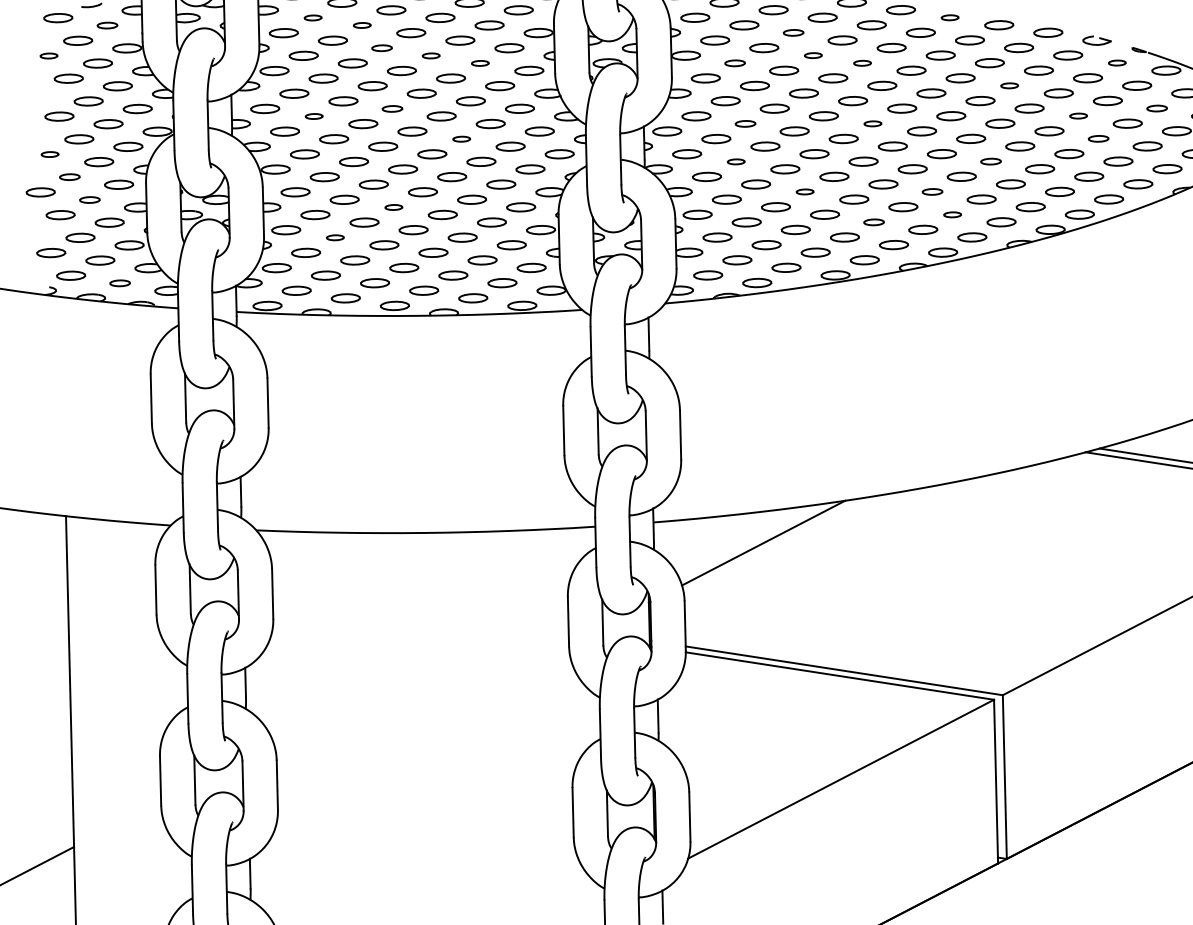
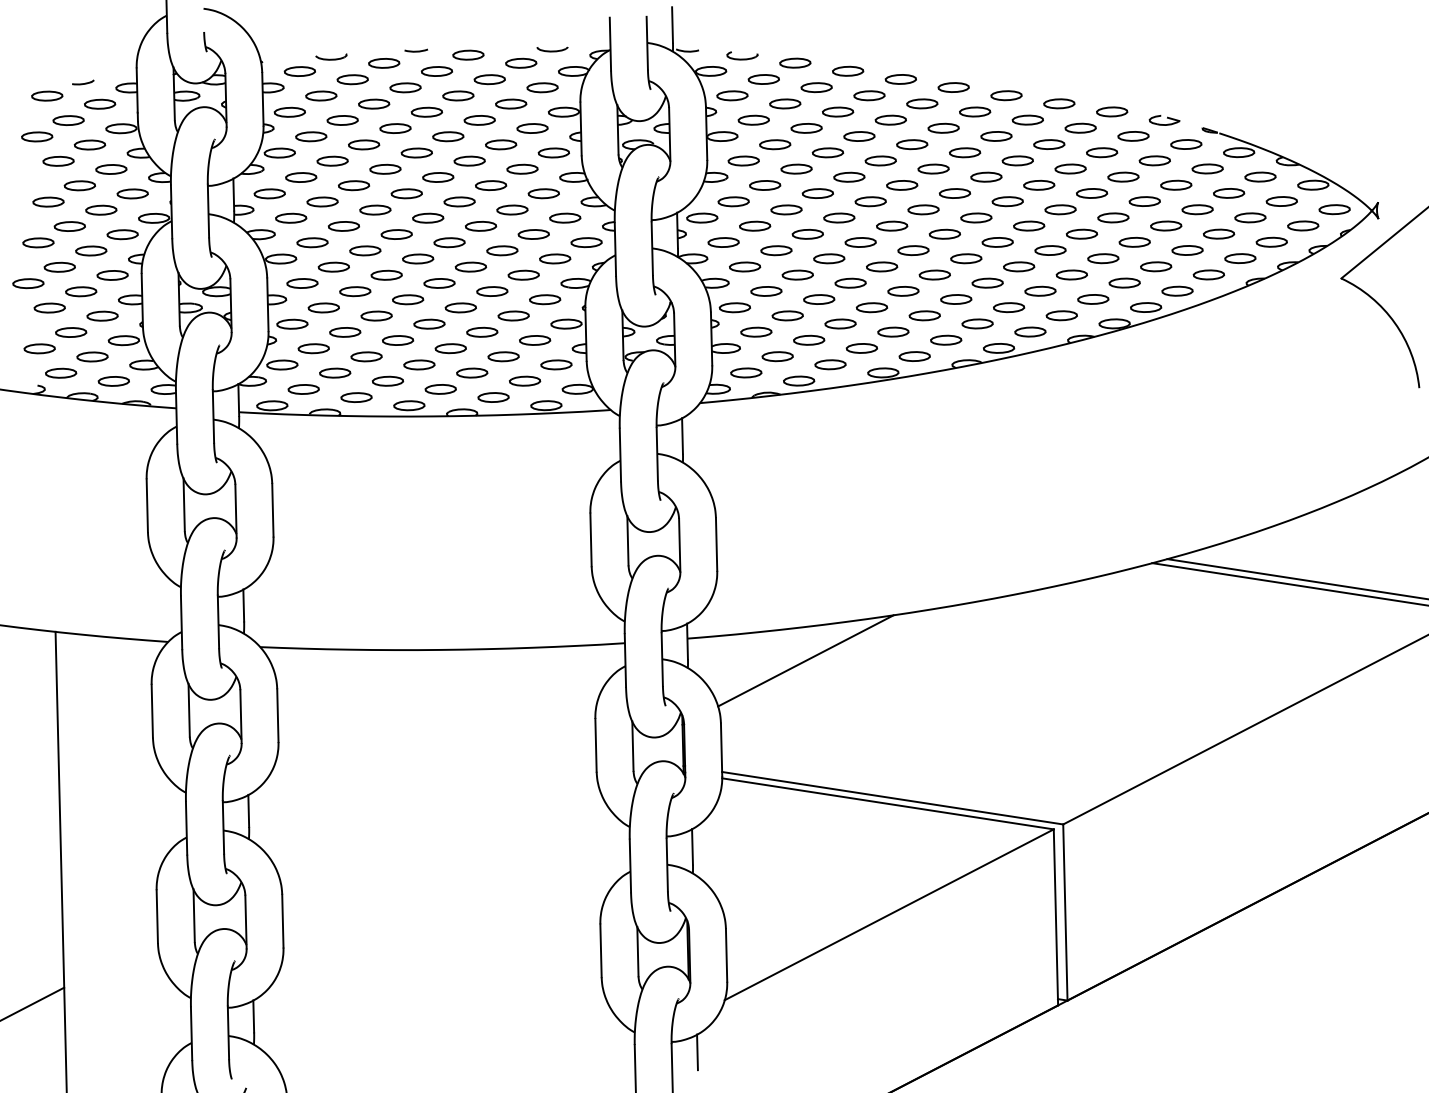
part: (313, 17) -> (321, 95), size x1.67
part: (950, 17) -> (1006, 95), size x1.67
part: (107, 24) -> (100, 103), size x1.43
part: (362, 24) -> (374, 103), size x1.67
part: (793, 32) -> (838, 111), size x1.43
part: (382, 48) -> (395, 128), size x1.43
part: (49, 55) -> (37, 136), size x1.67
part: (431, 55) -> (448, 136), size x1.67
part: (813, 55) -> (859, 136), size x1.67
part: (480, 63) -> (501, 144), size x1.67
part: (735, 63) -> (775, 144), size x1.43
part: (862, 63) -> (912, 144), size x1.67
part: (1117, 63) -> (1186, 144), size x1.67
part: (1009, 85) -> (1070, 168), size x1.67
part: (392, 108) -> (406, 193), size x1.43
part: (1157, 108) -> (1229, 193), size x1.43
part: (314, 116) -> (322, 201), size x1.67
part: (1078, 116) -> (1144, 201), size x1.67
part: (745, 123) -> (786, 209), size x1.43
part: (872, 123) -> (923, 209), size x1.67
part: (1098, 138) -> (1166, 225), size x1.43
part: (462, 139) -> (481, 226), size x1.67
part: (50, 154) -> (38, 242), size x1.67
part: (736, 161) -> (776, 250), size x1.67
part: (991, 161) -> (1050, 250), size x1.43
part: (69, 176) -> (59, 266), size x1.43
part: (805, 191) -> (850, 282), size x1.67
part: (932, 191) -> (987, 282), size x1.43
part: (90, 199) -> (81, 291), size x1.43
part: (394, 207) -> (408, 299), size x1.67
part: (952, 214) -> (1009, 307), size x1.67
part: (873, 222) -> (924, 315), size x1.43
part: (335, 237) -> (345, 332), size x1.67
part: (119, 283) -> (113, 381), size x1.43

